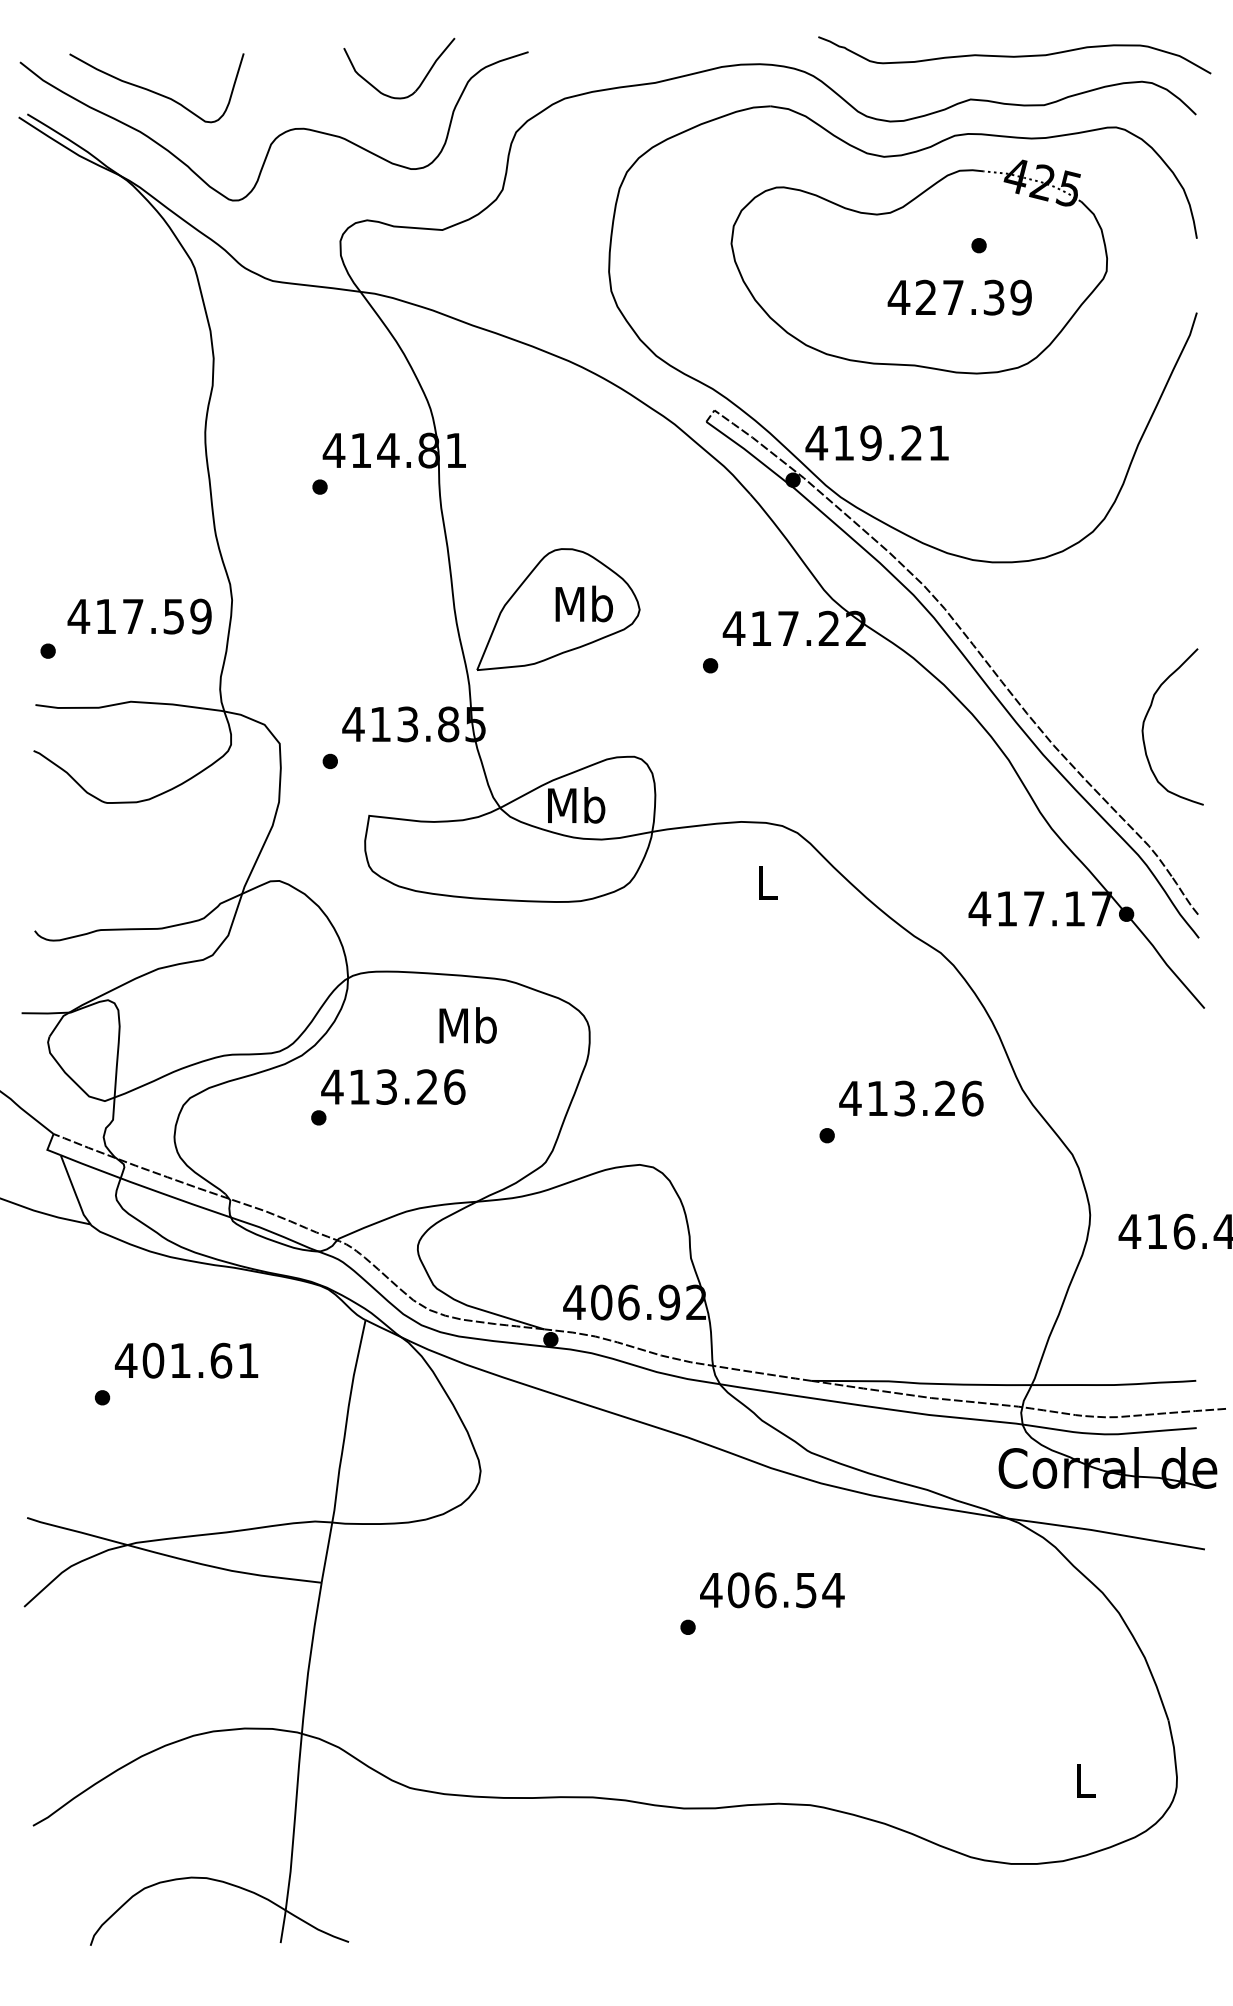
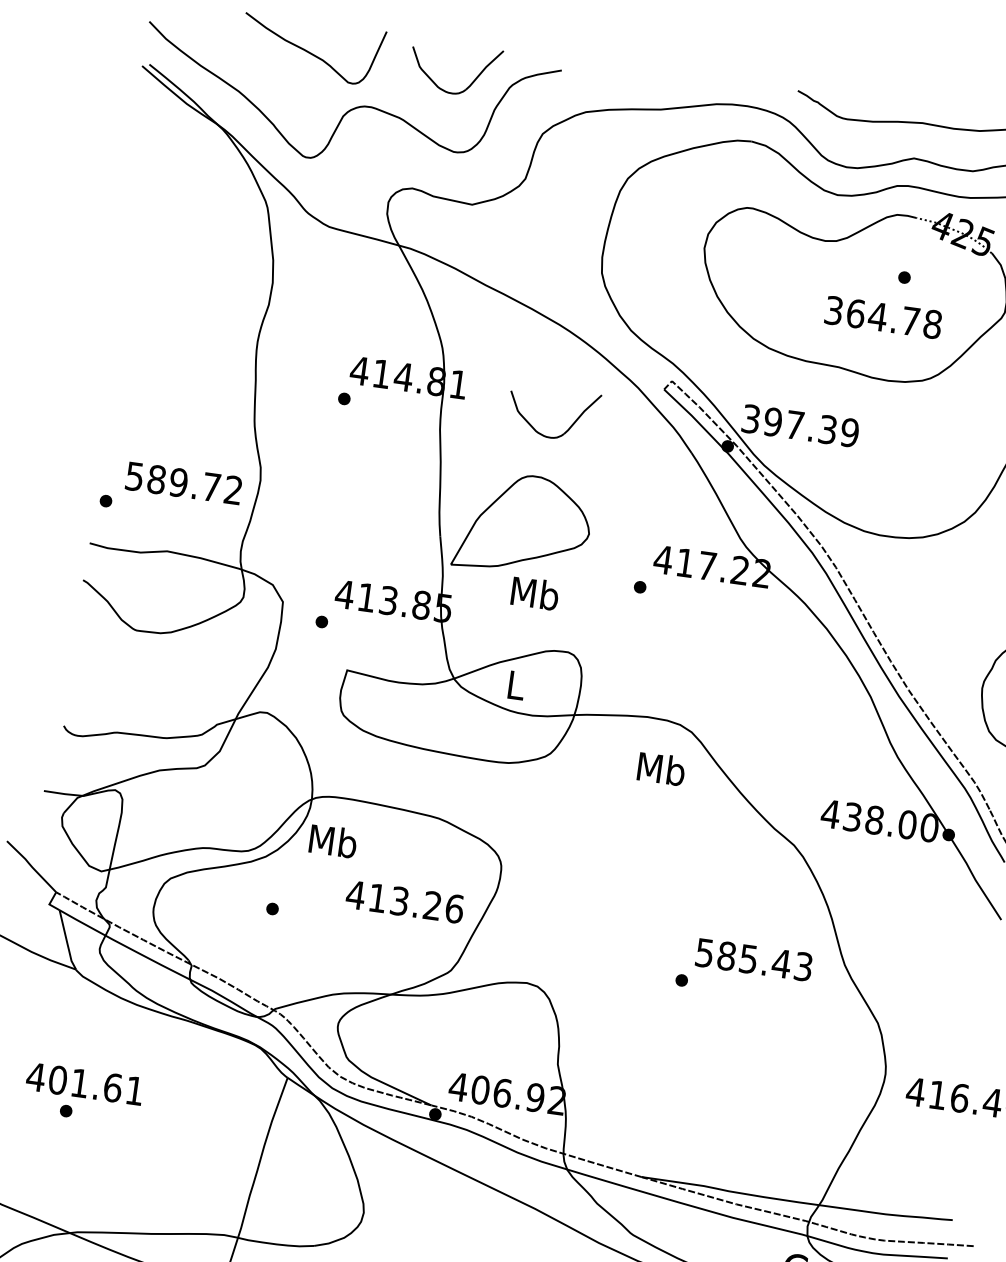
curve: (155, 91) -> (311, 52), moved
text: (959, 297) -> (882, 317), 427.39 -> 364.78
text: (877, 442) -> (800, 425), 419.21 -> 397.39
part: (598, 482) -> (570, 426), added
text: (583, 603) -> (534, 593), moved
text: (139, 616) -> (183, 483), 417.59 -> 589.72
text: (576, 805) -> (516, 685), Mb -> L
text: (766, 882) -> (661, 768), L -> Mb
text: (1054, 908) -> (891, 822), 417.17 -> 438.00
text: (467, 1025) -> (332, 841), moved
text: (393, 1086) -> (405, 901), moved
text: (911, 1098) -> (754, 959), 413.26 -> 585.43
text: (186, 1360) -> (84, 1083), moved

